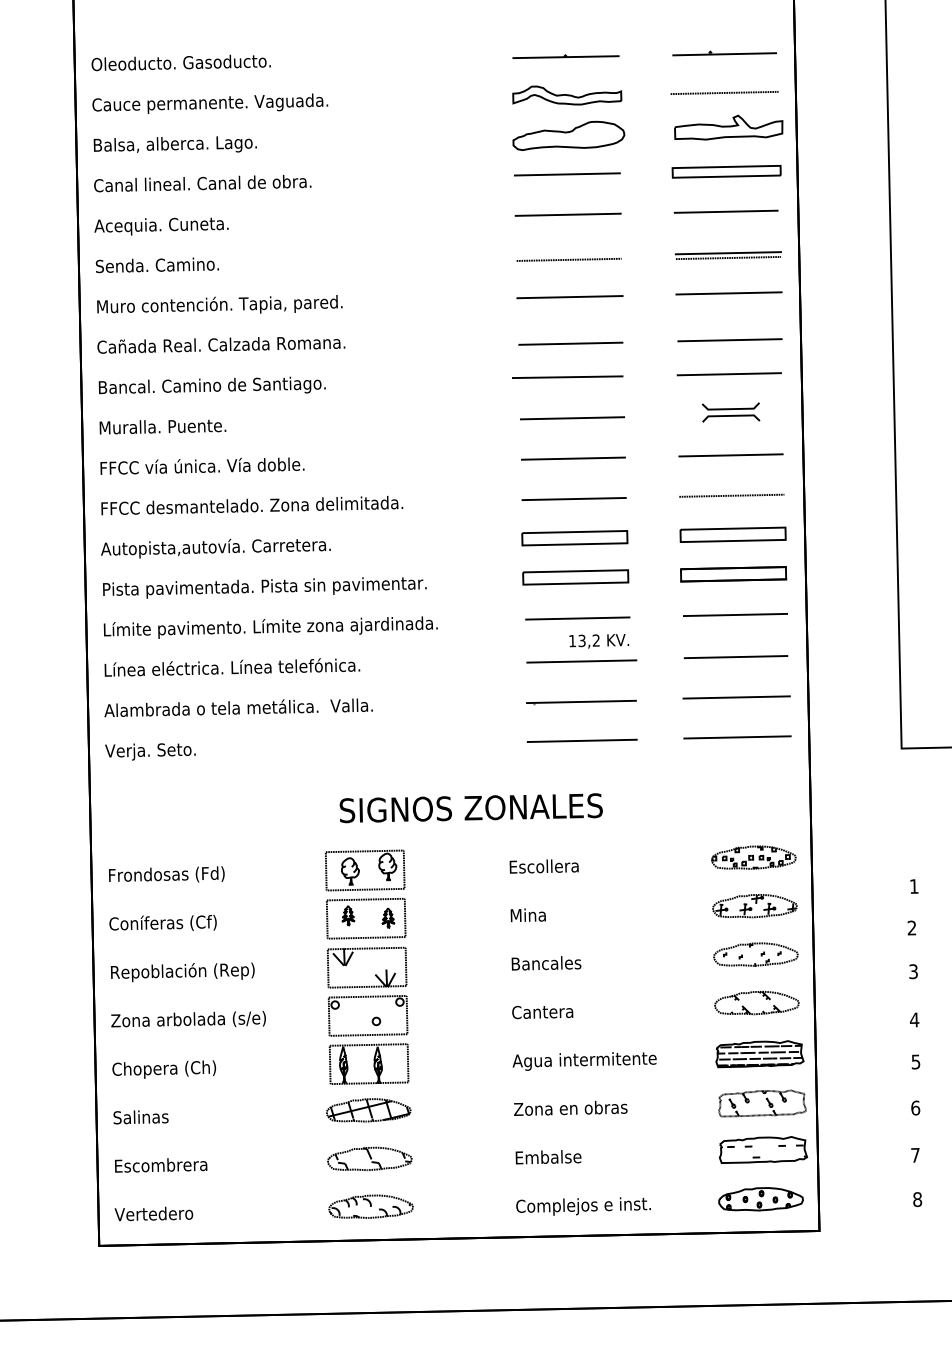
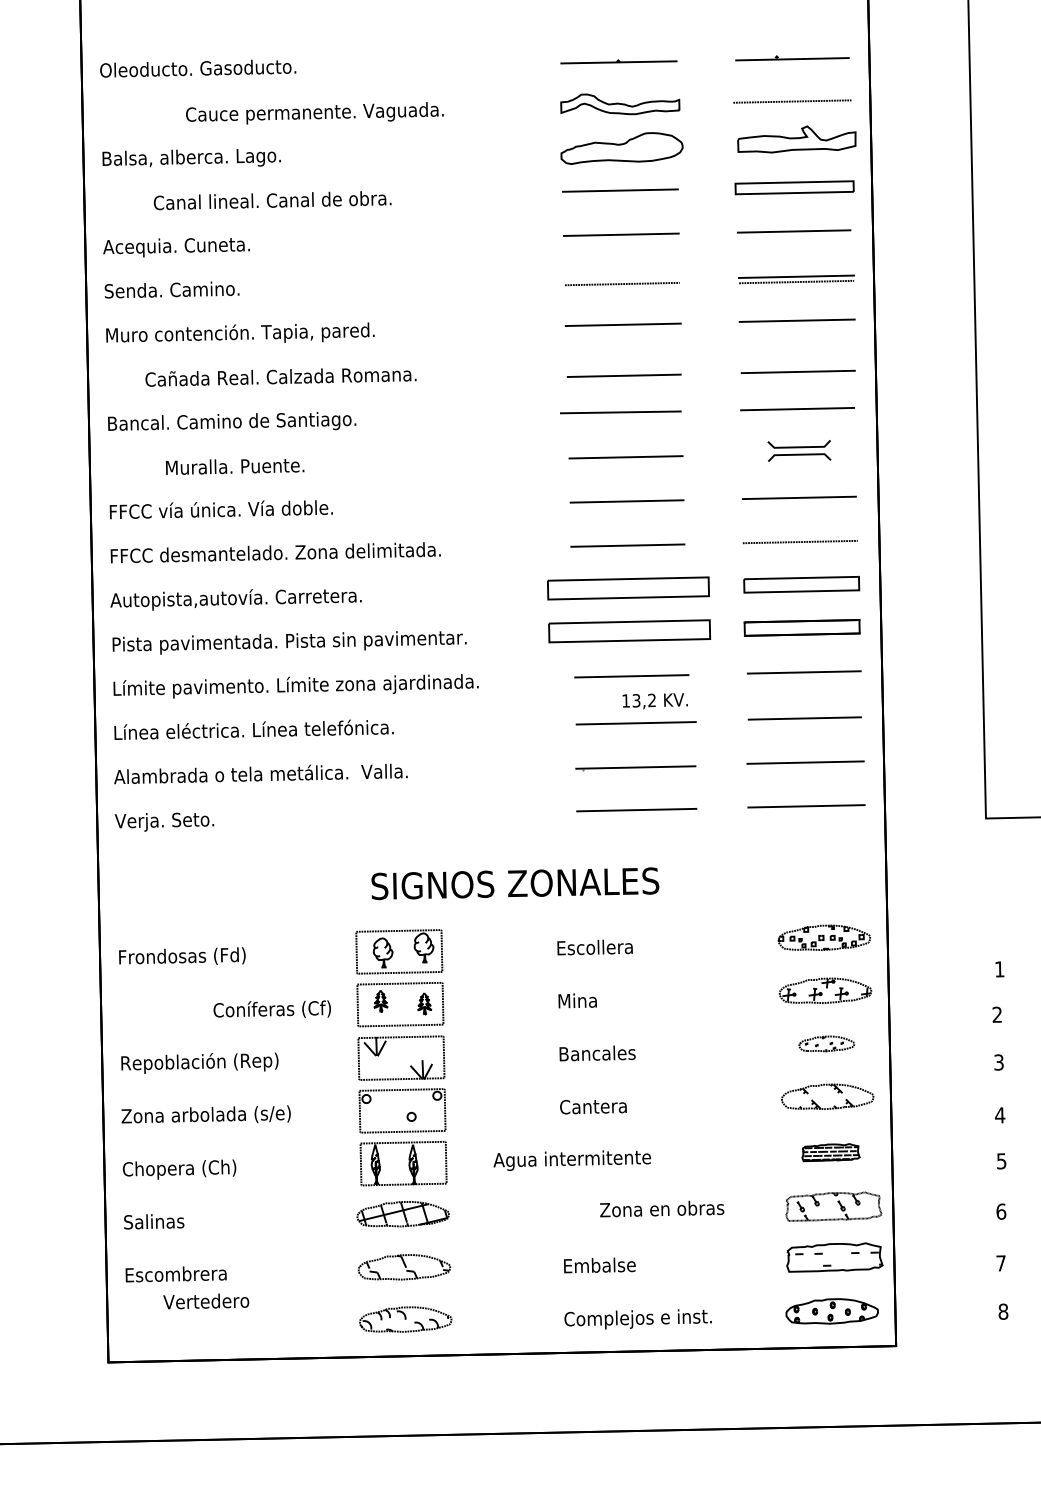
text: (209, 103) -> (314, 113), moved
text: (202, 183) -> (272, 200), moved
text: (220, 345) -> (280, 377), moved
text: (163, 426) -> (235, 466), moved
part: (574, 538) -> (628, 588), size x1.4
part: (575, 577) -> (629, 631), size x1.4
text: (162, 923) -> (271, 1009), moved
part: (755, 954) -> (826, 1043), size x0.6
part: (759, 1053) -> (830, 1152), size x0.6
text: (584, 1061) -> (572, 1160), moved
text: (571, 1107) -> (662, 1208), moved
text: (154, 1213) -> (206, 1301), moved

